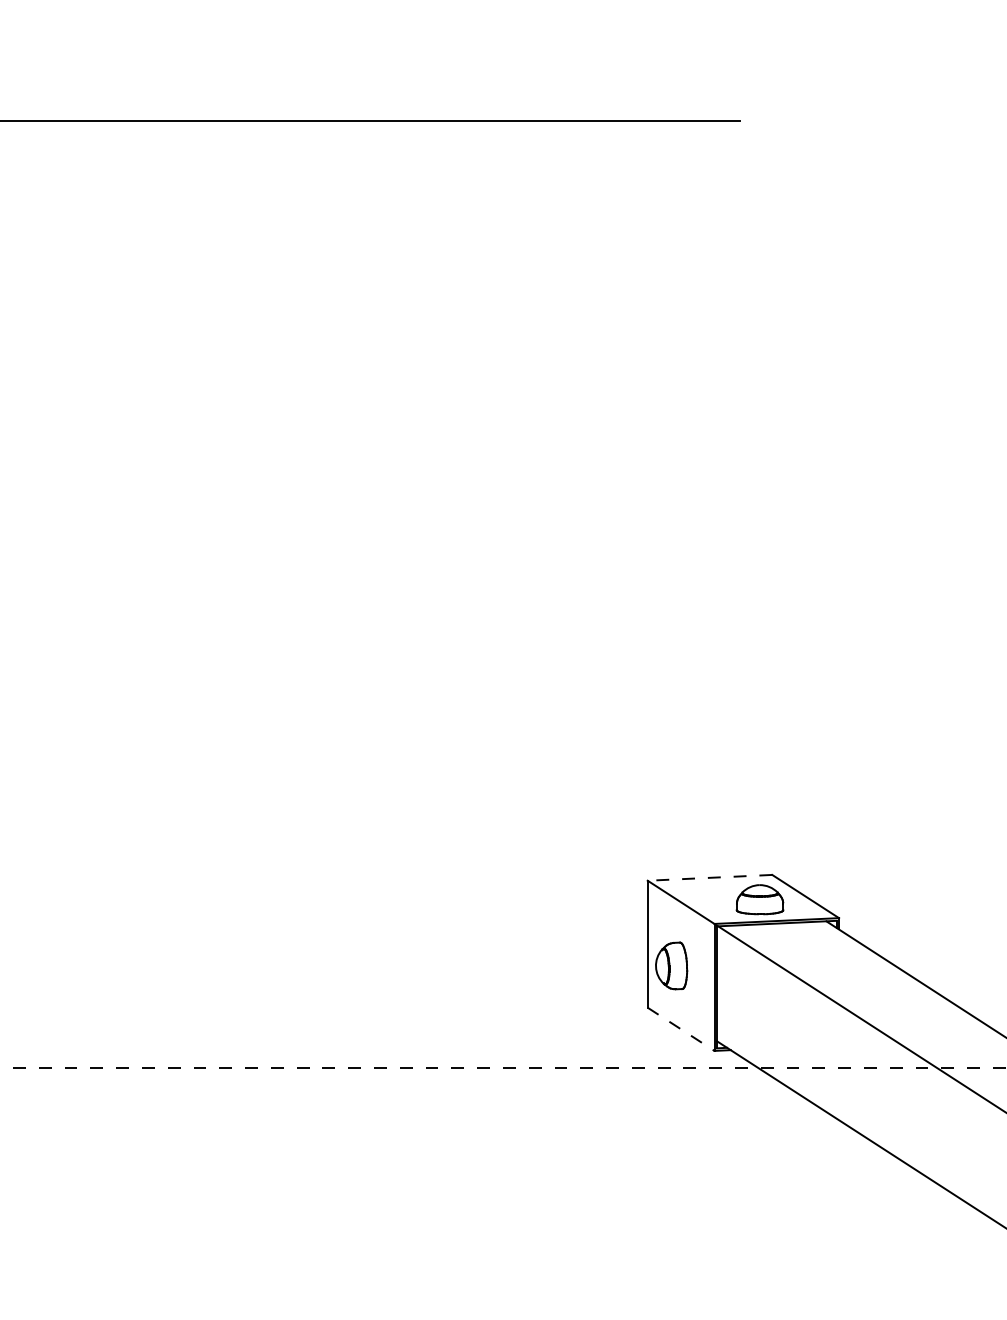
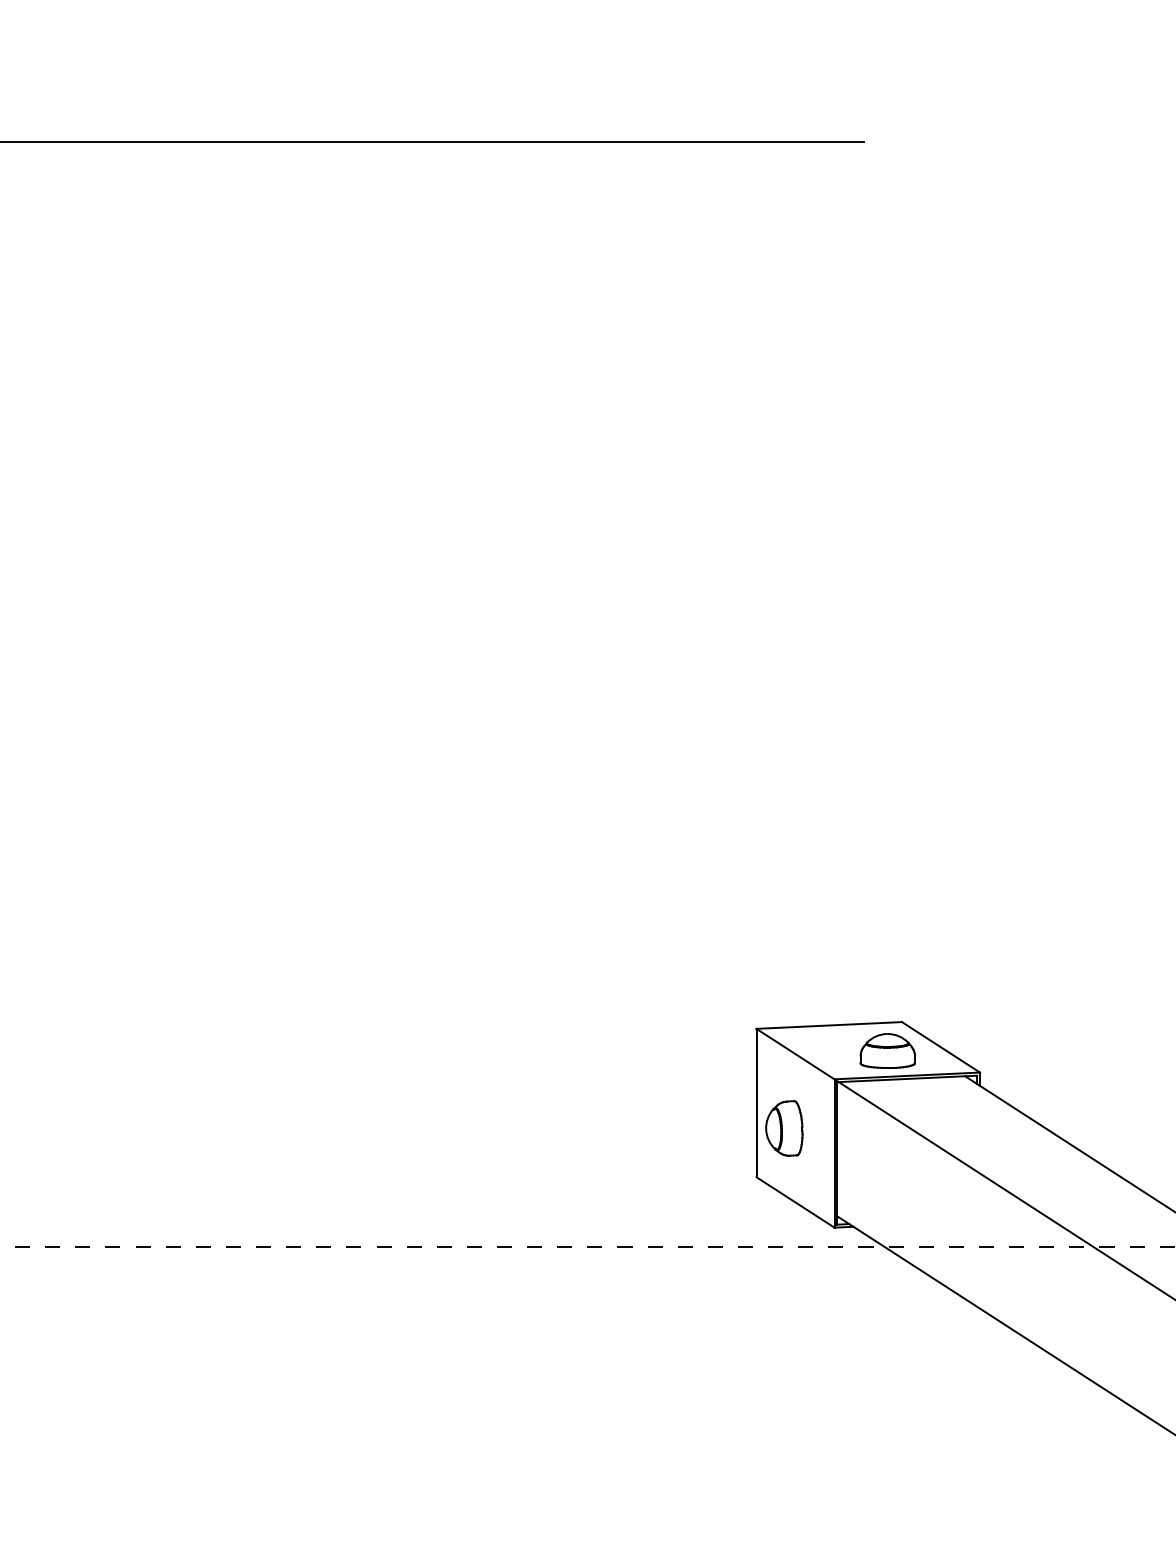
line: (709, 877) -> (828, 1025), dashed -> solid
line: (681, 1029) -> (795, 1202), dashed -> solid

